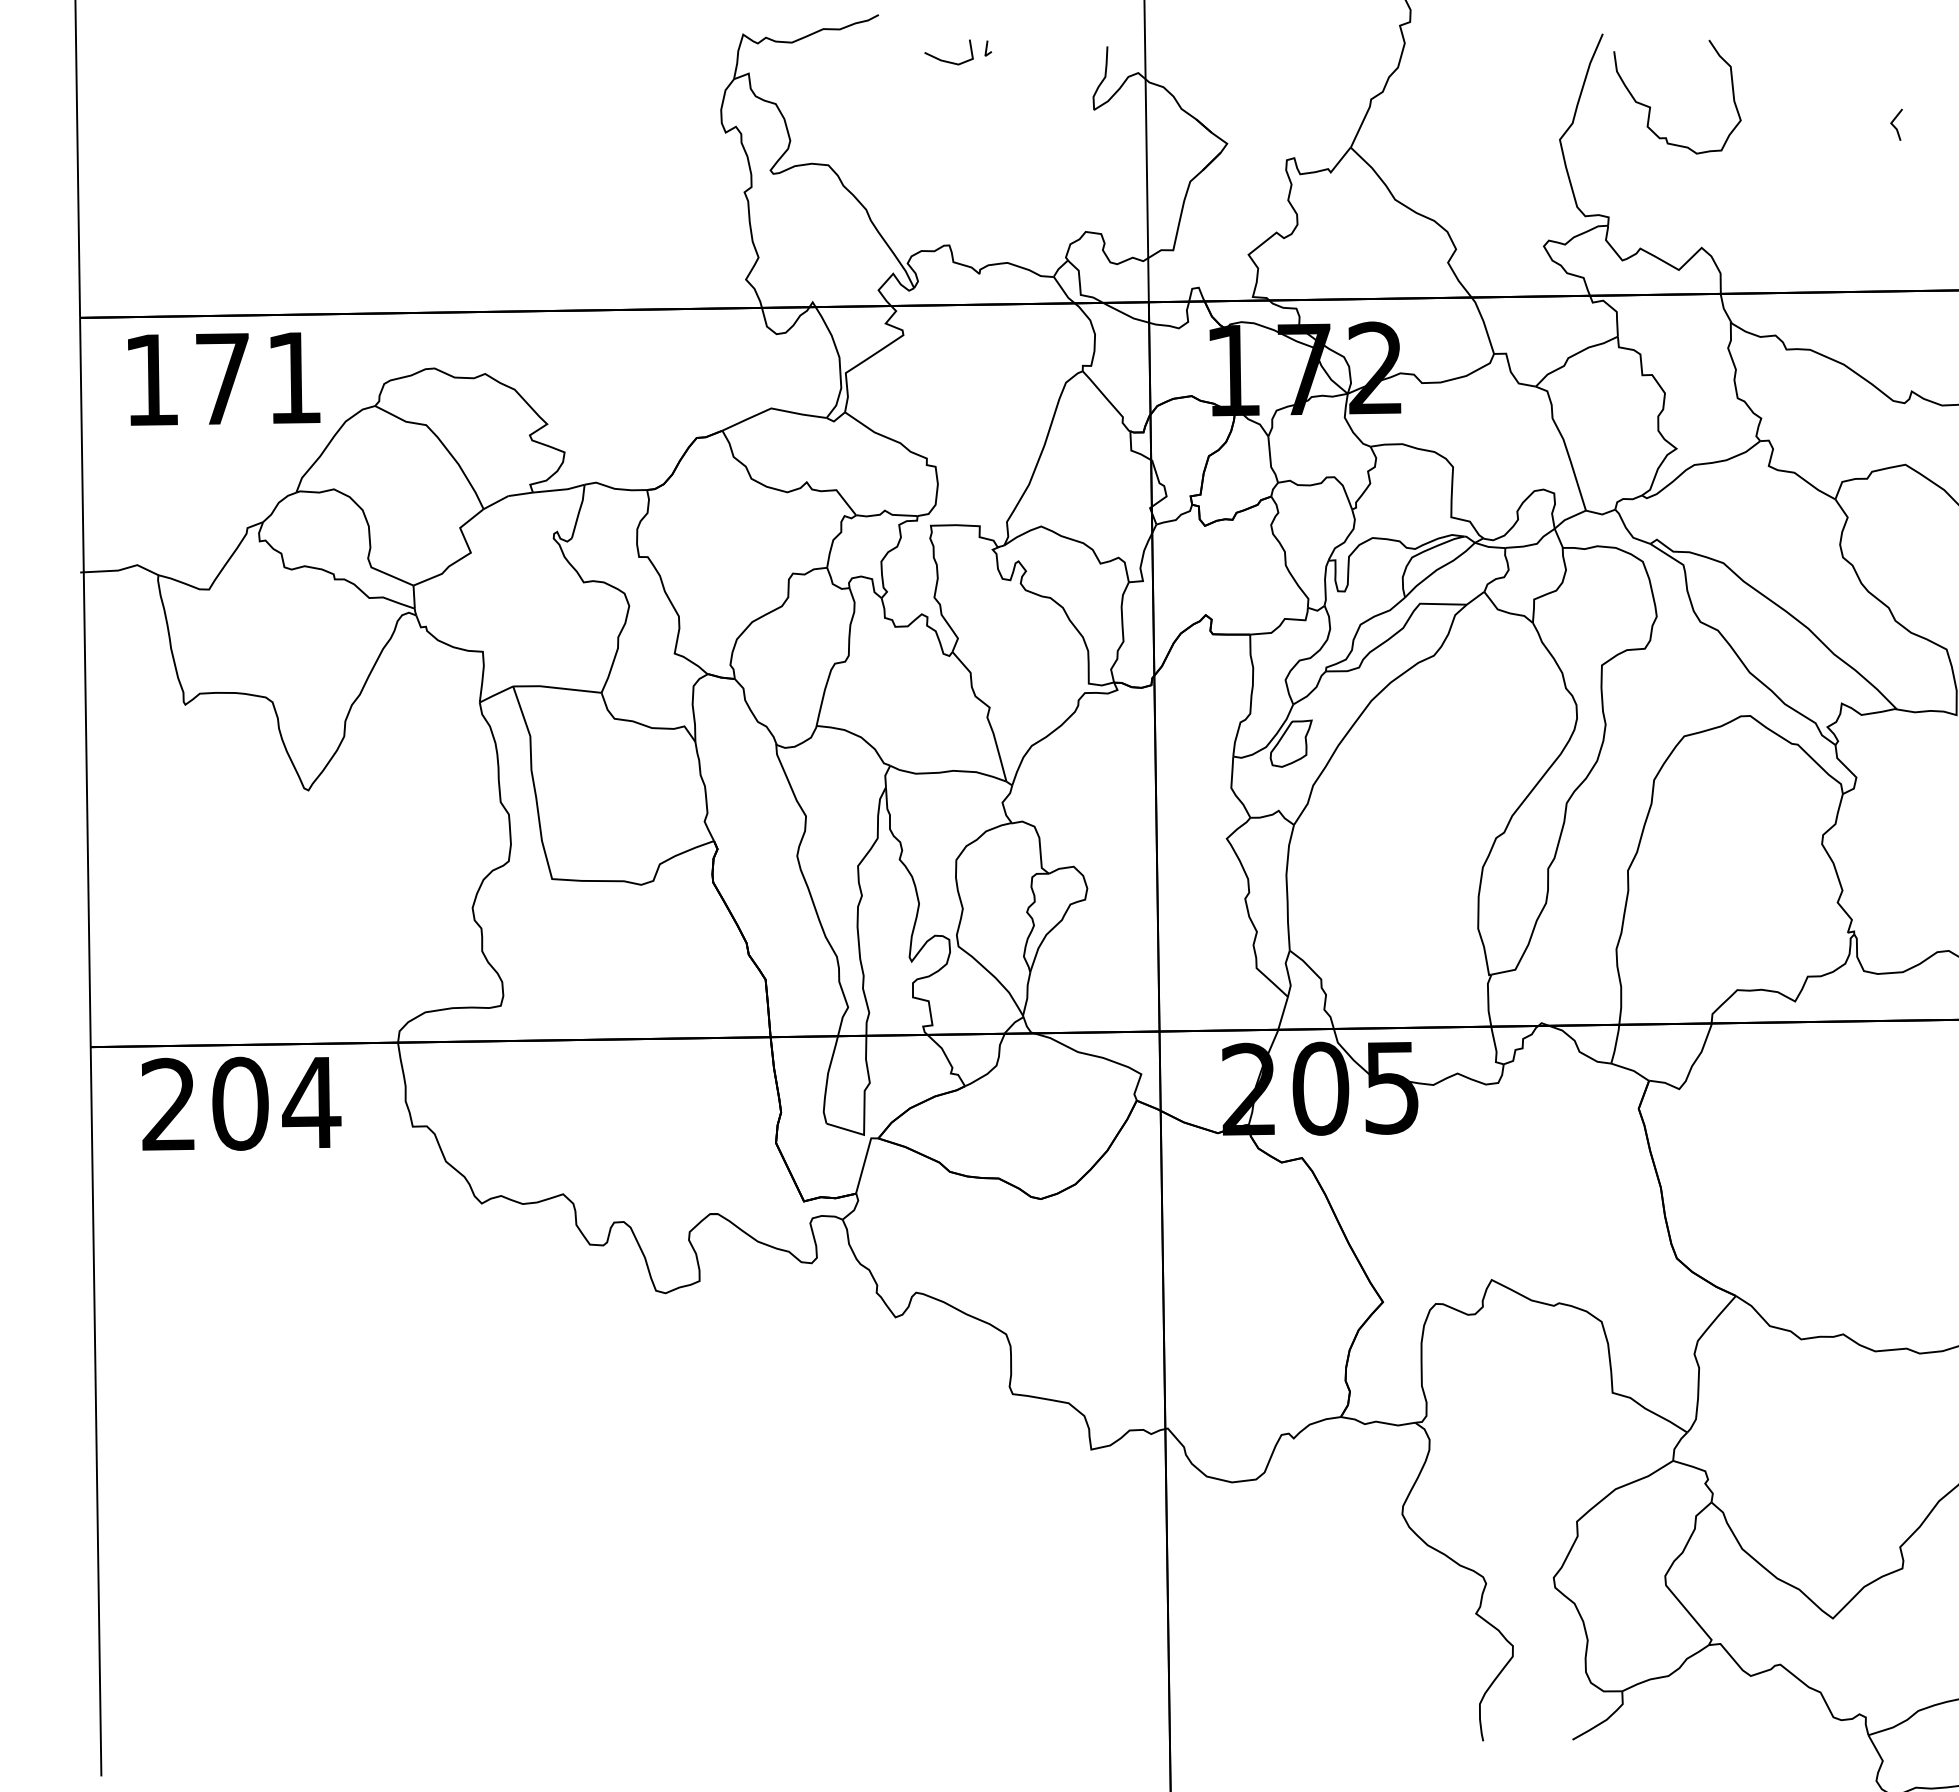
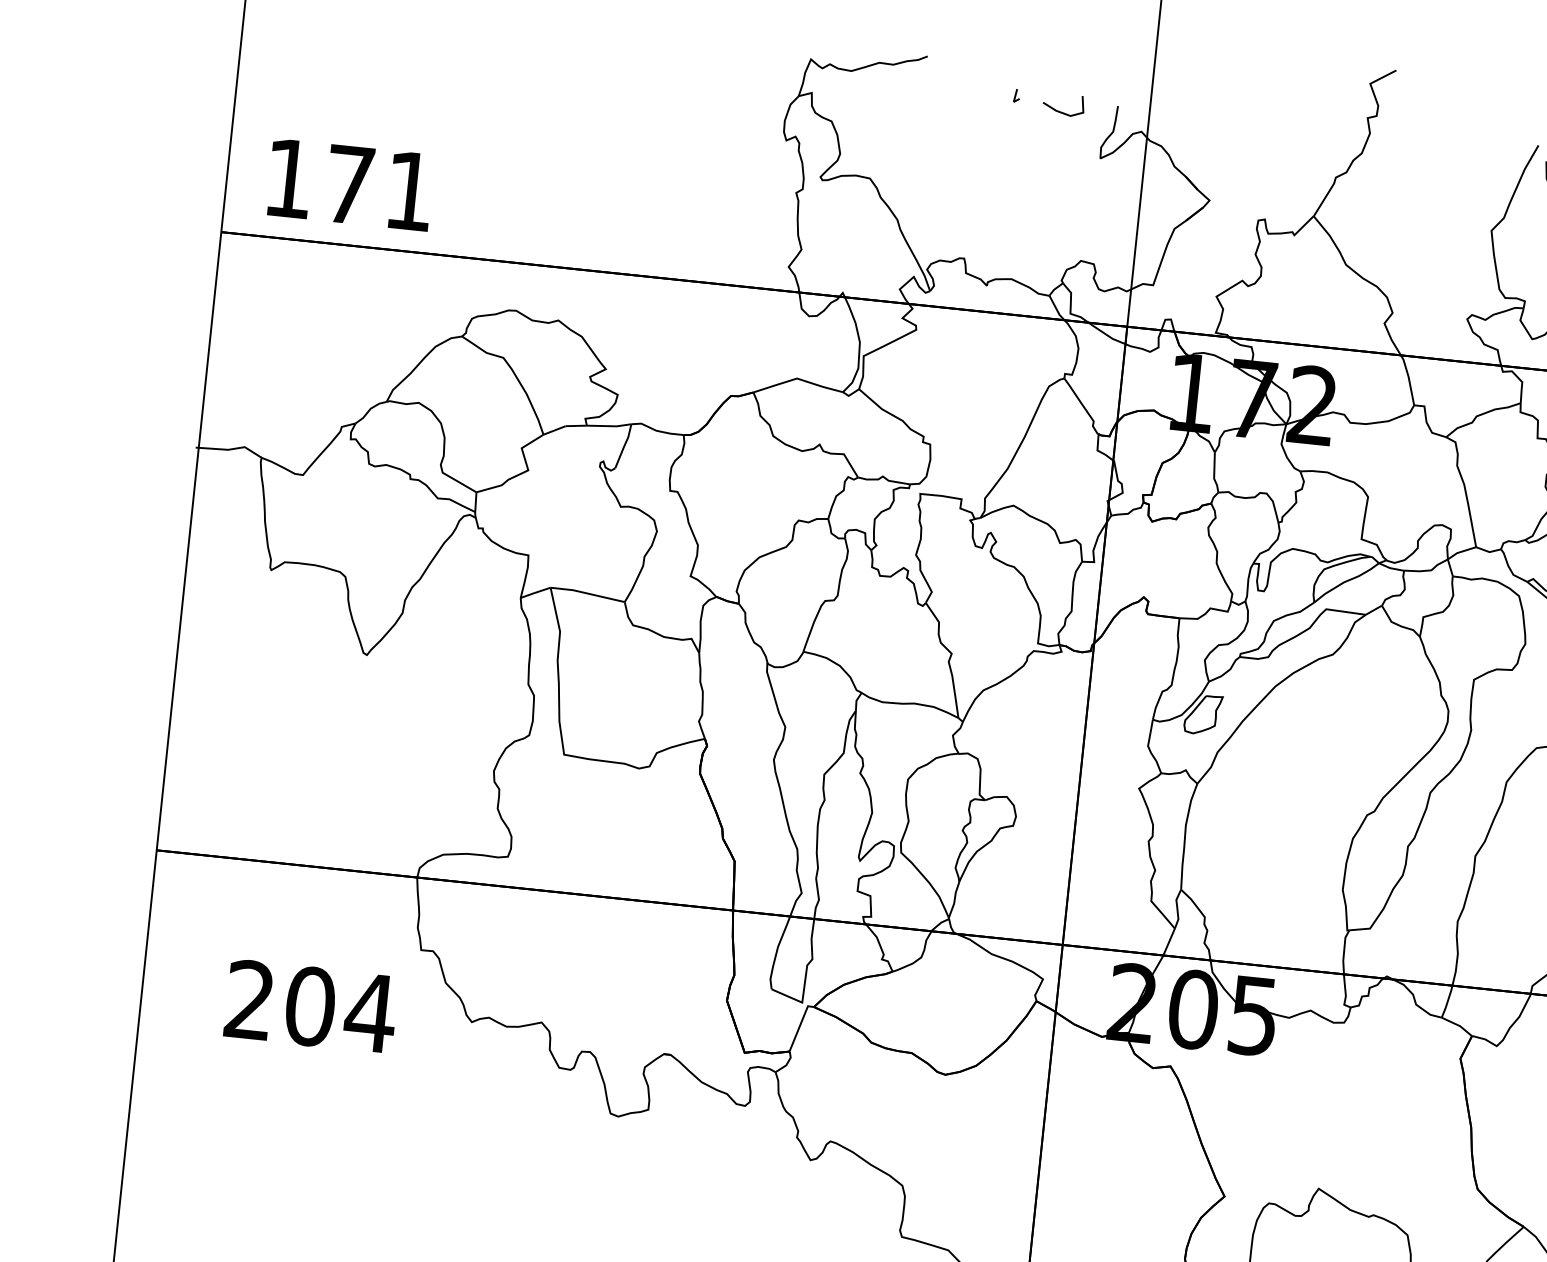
line: (946, 60) -> (1060, 111), moved
text: (224, 378) -> (350, 184), moved
text: (241, 1103) -> (311, 1006), moved

